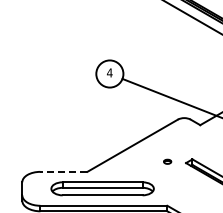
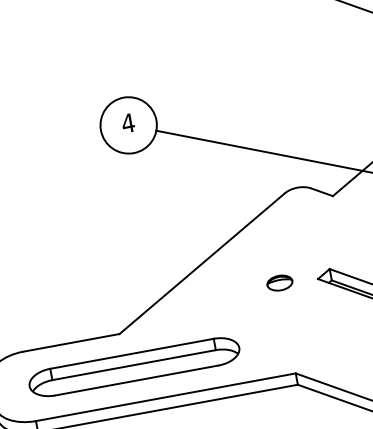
part: (167, 161) -> (279, 282), size x1.67
line: (63, 171) -> (70, 342), dashed -> solid
part: (102, 188) -> (134, 366), moved

